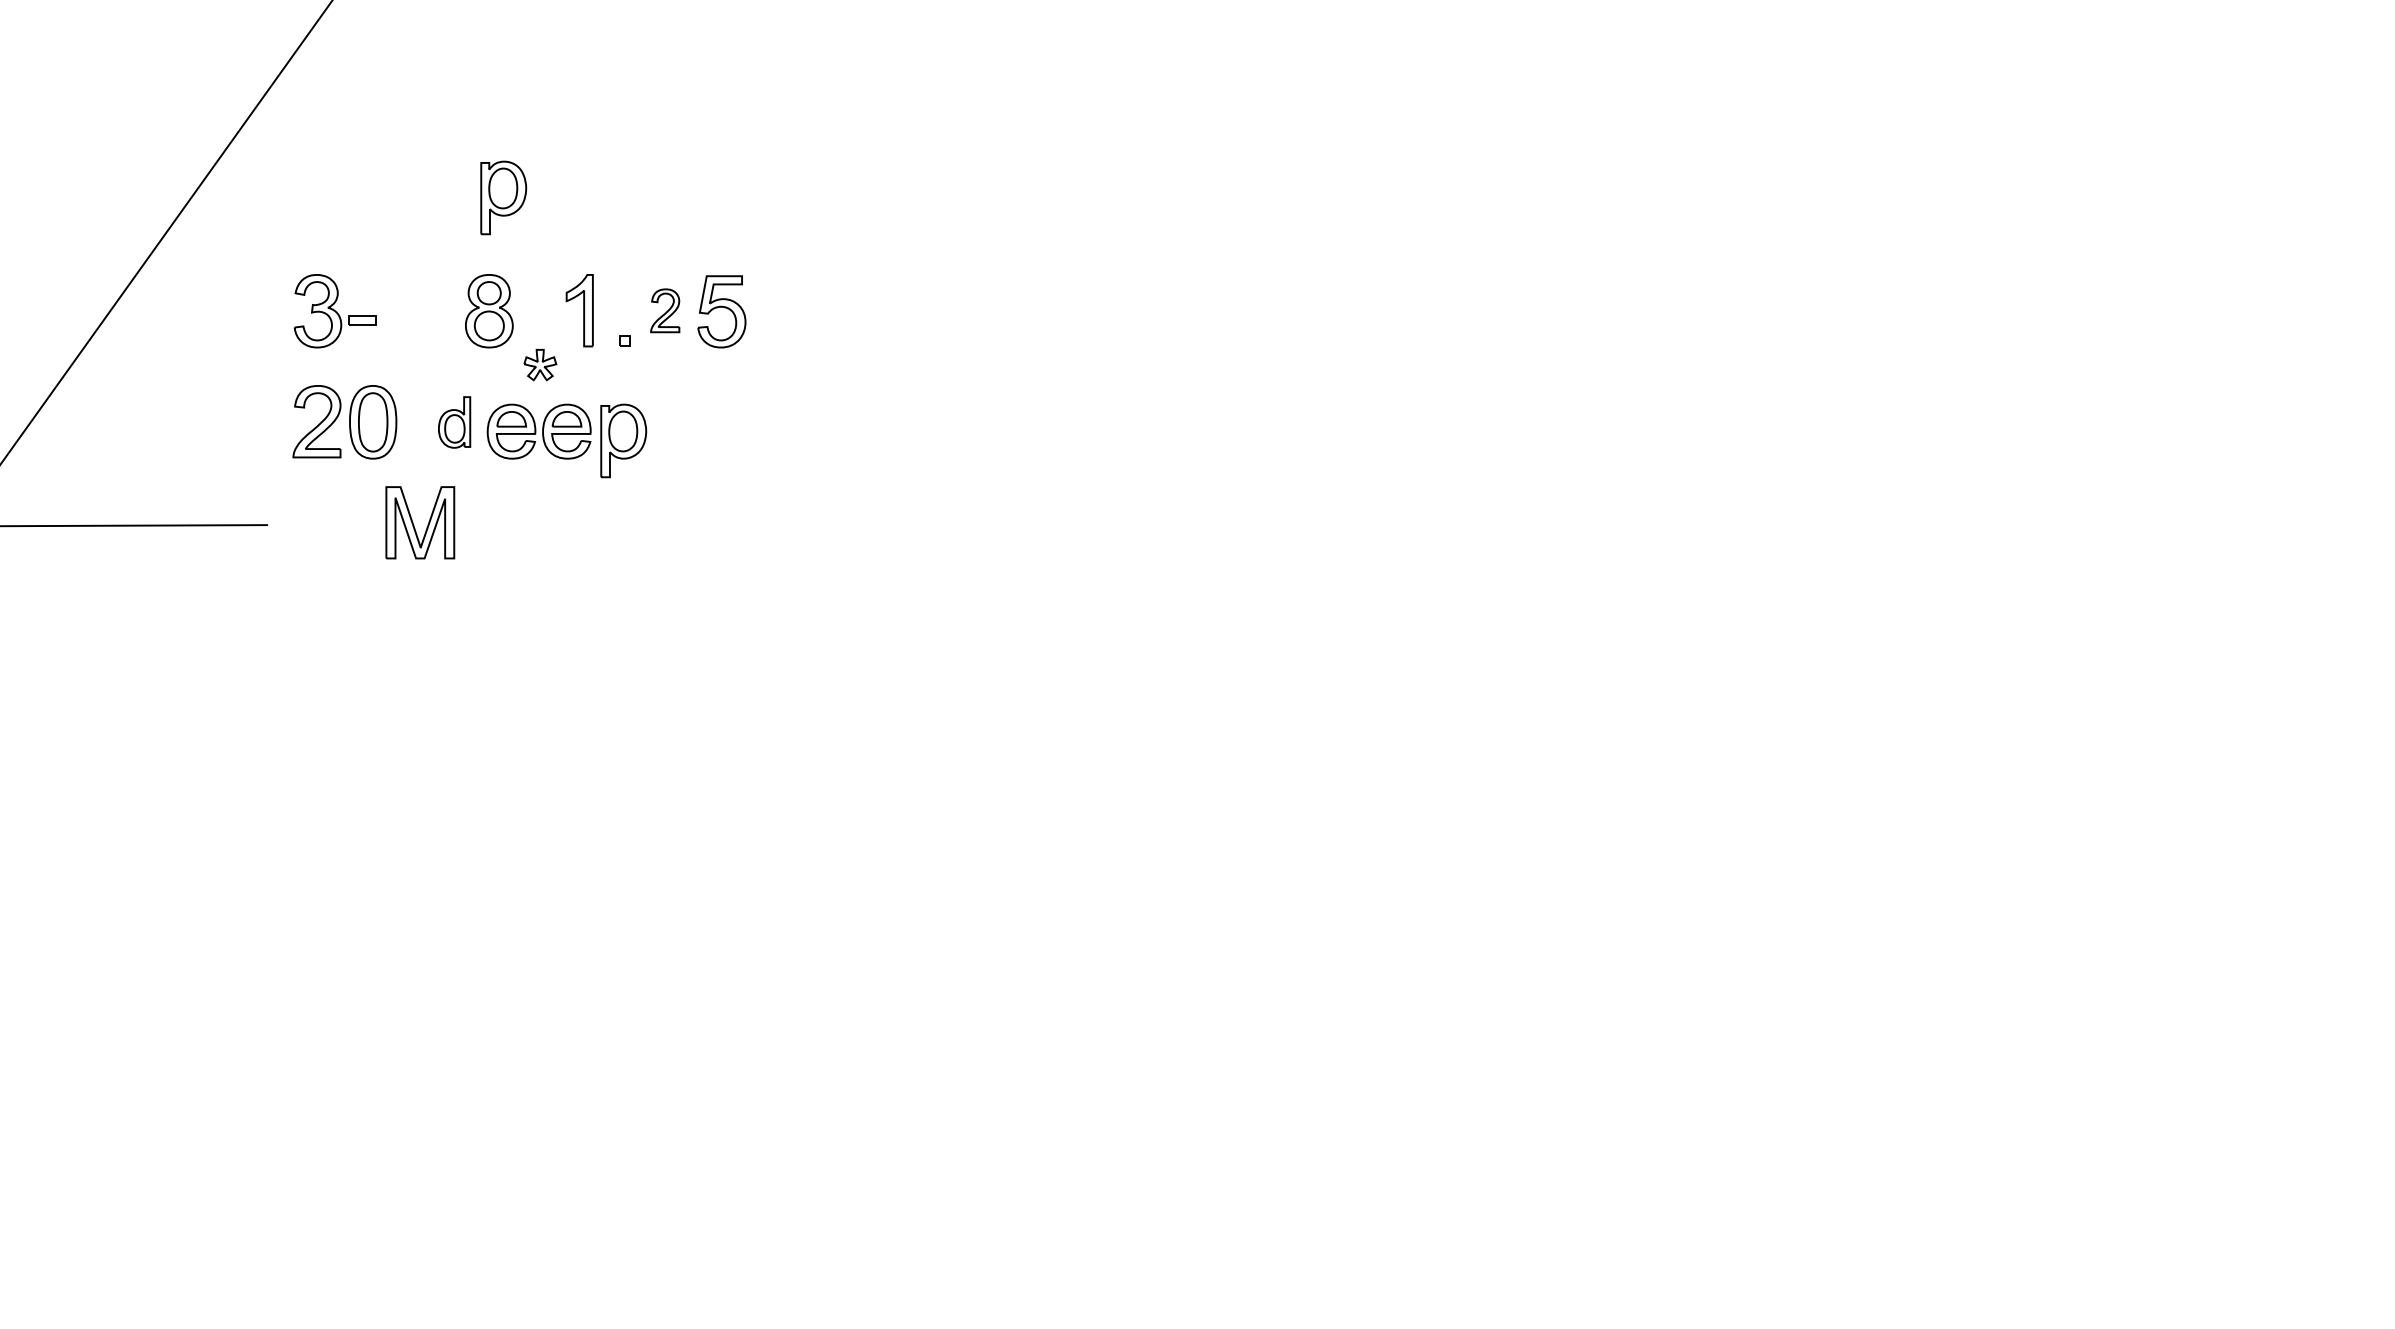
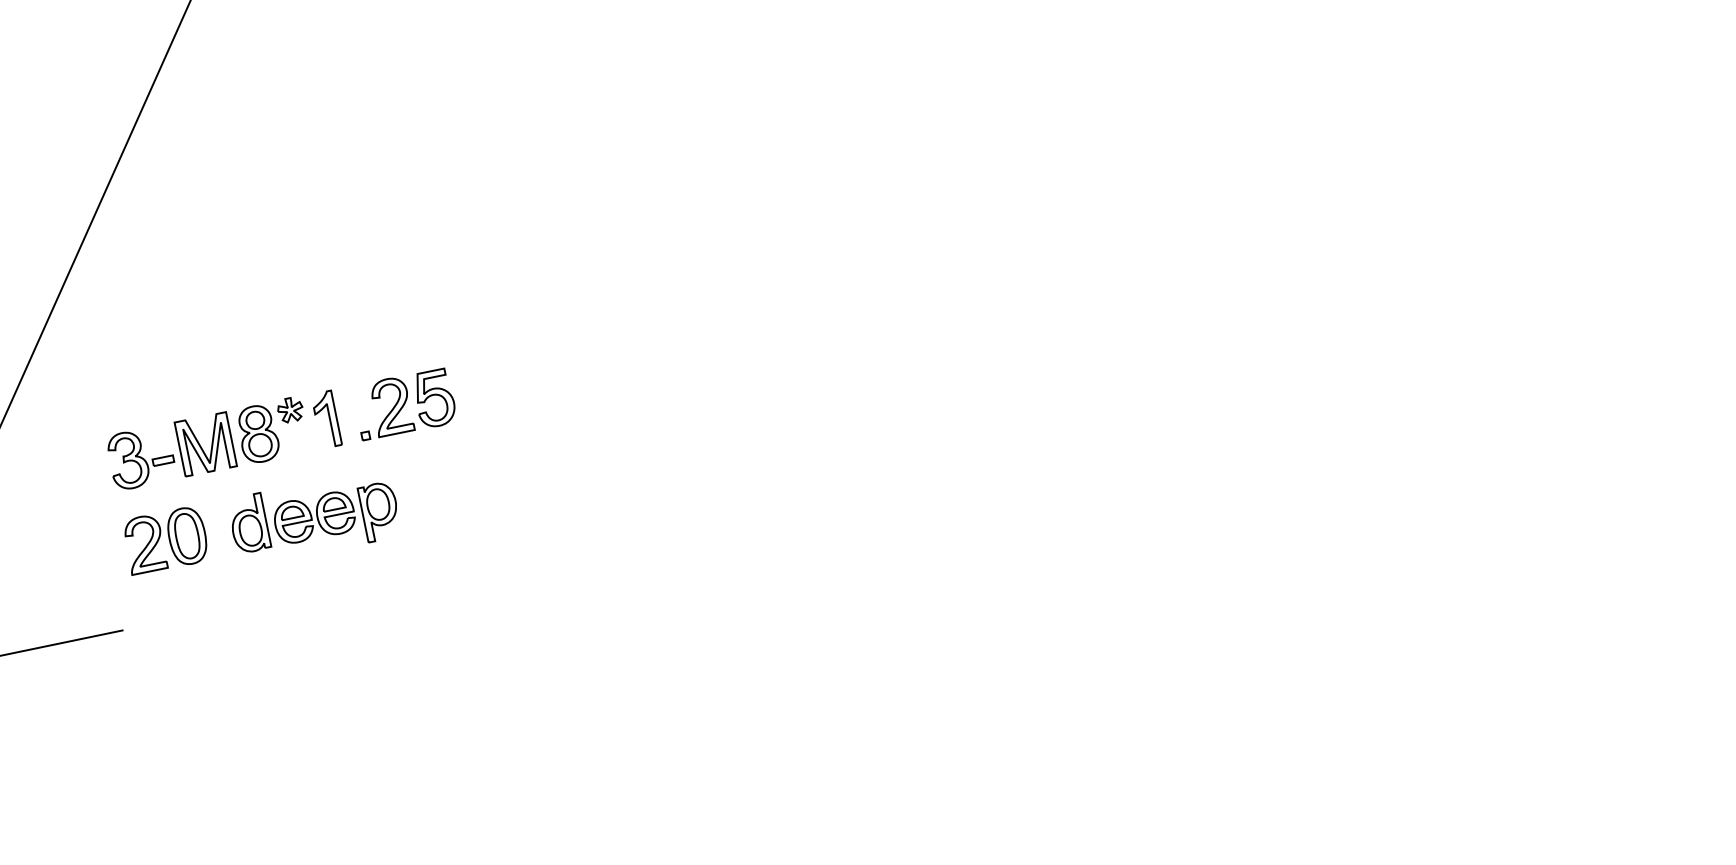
part: (503, 197) -> (251, 345), removed
part: (664, 310) -> (390, 406), size x1.67
part: (540, 365) -> (290, 410), moved
part: (454, 422) -> (248, 523), size x1.43
part: (414, 525) -> (201, 447), moved

